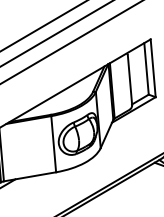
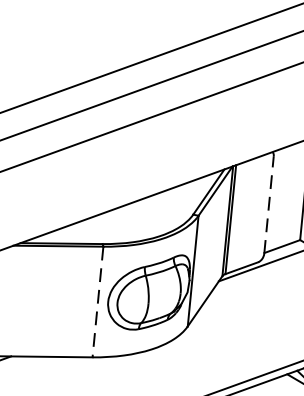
line: (129, 80) -> (267, 205), solid -> dashed
line: (53, 144) -> (97, 302), solid -> dashed

